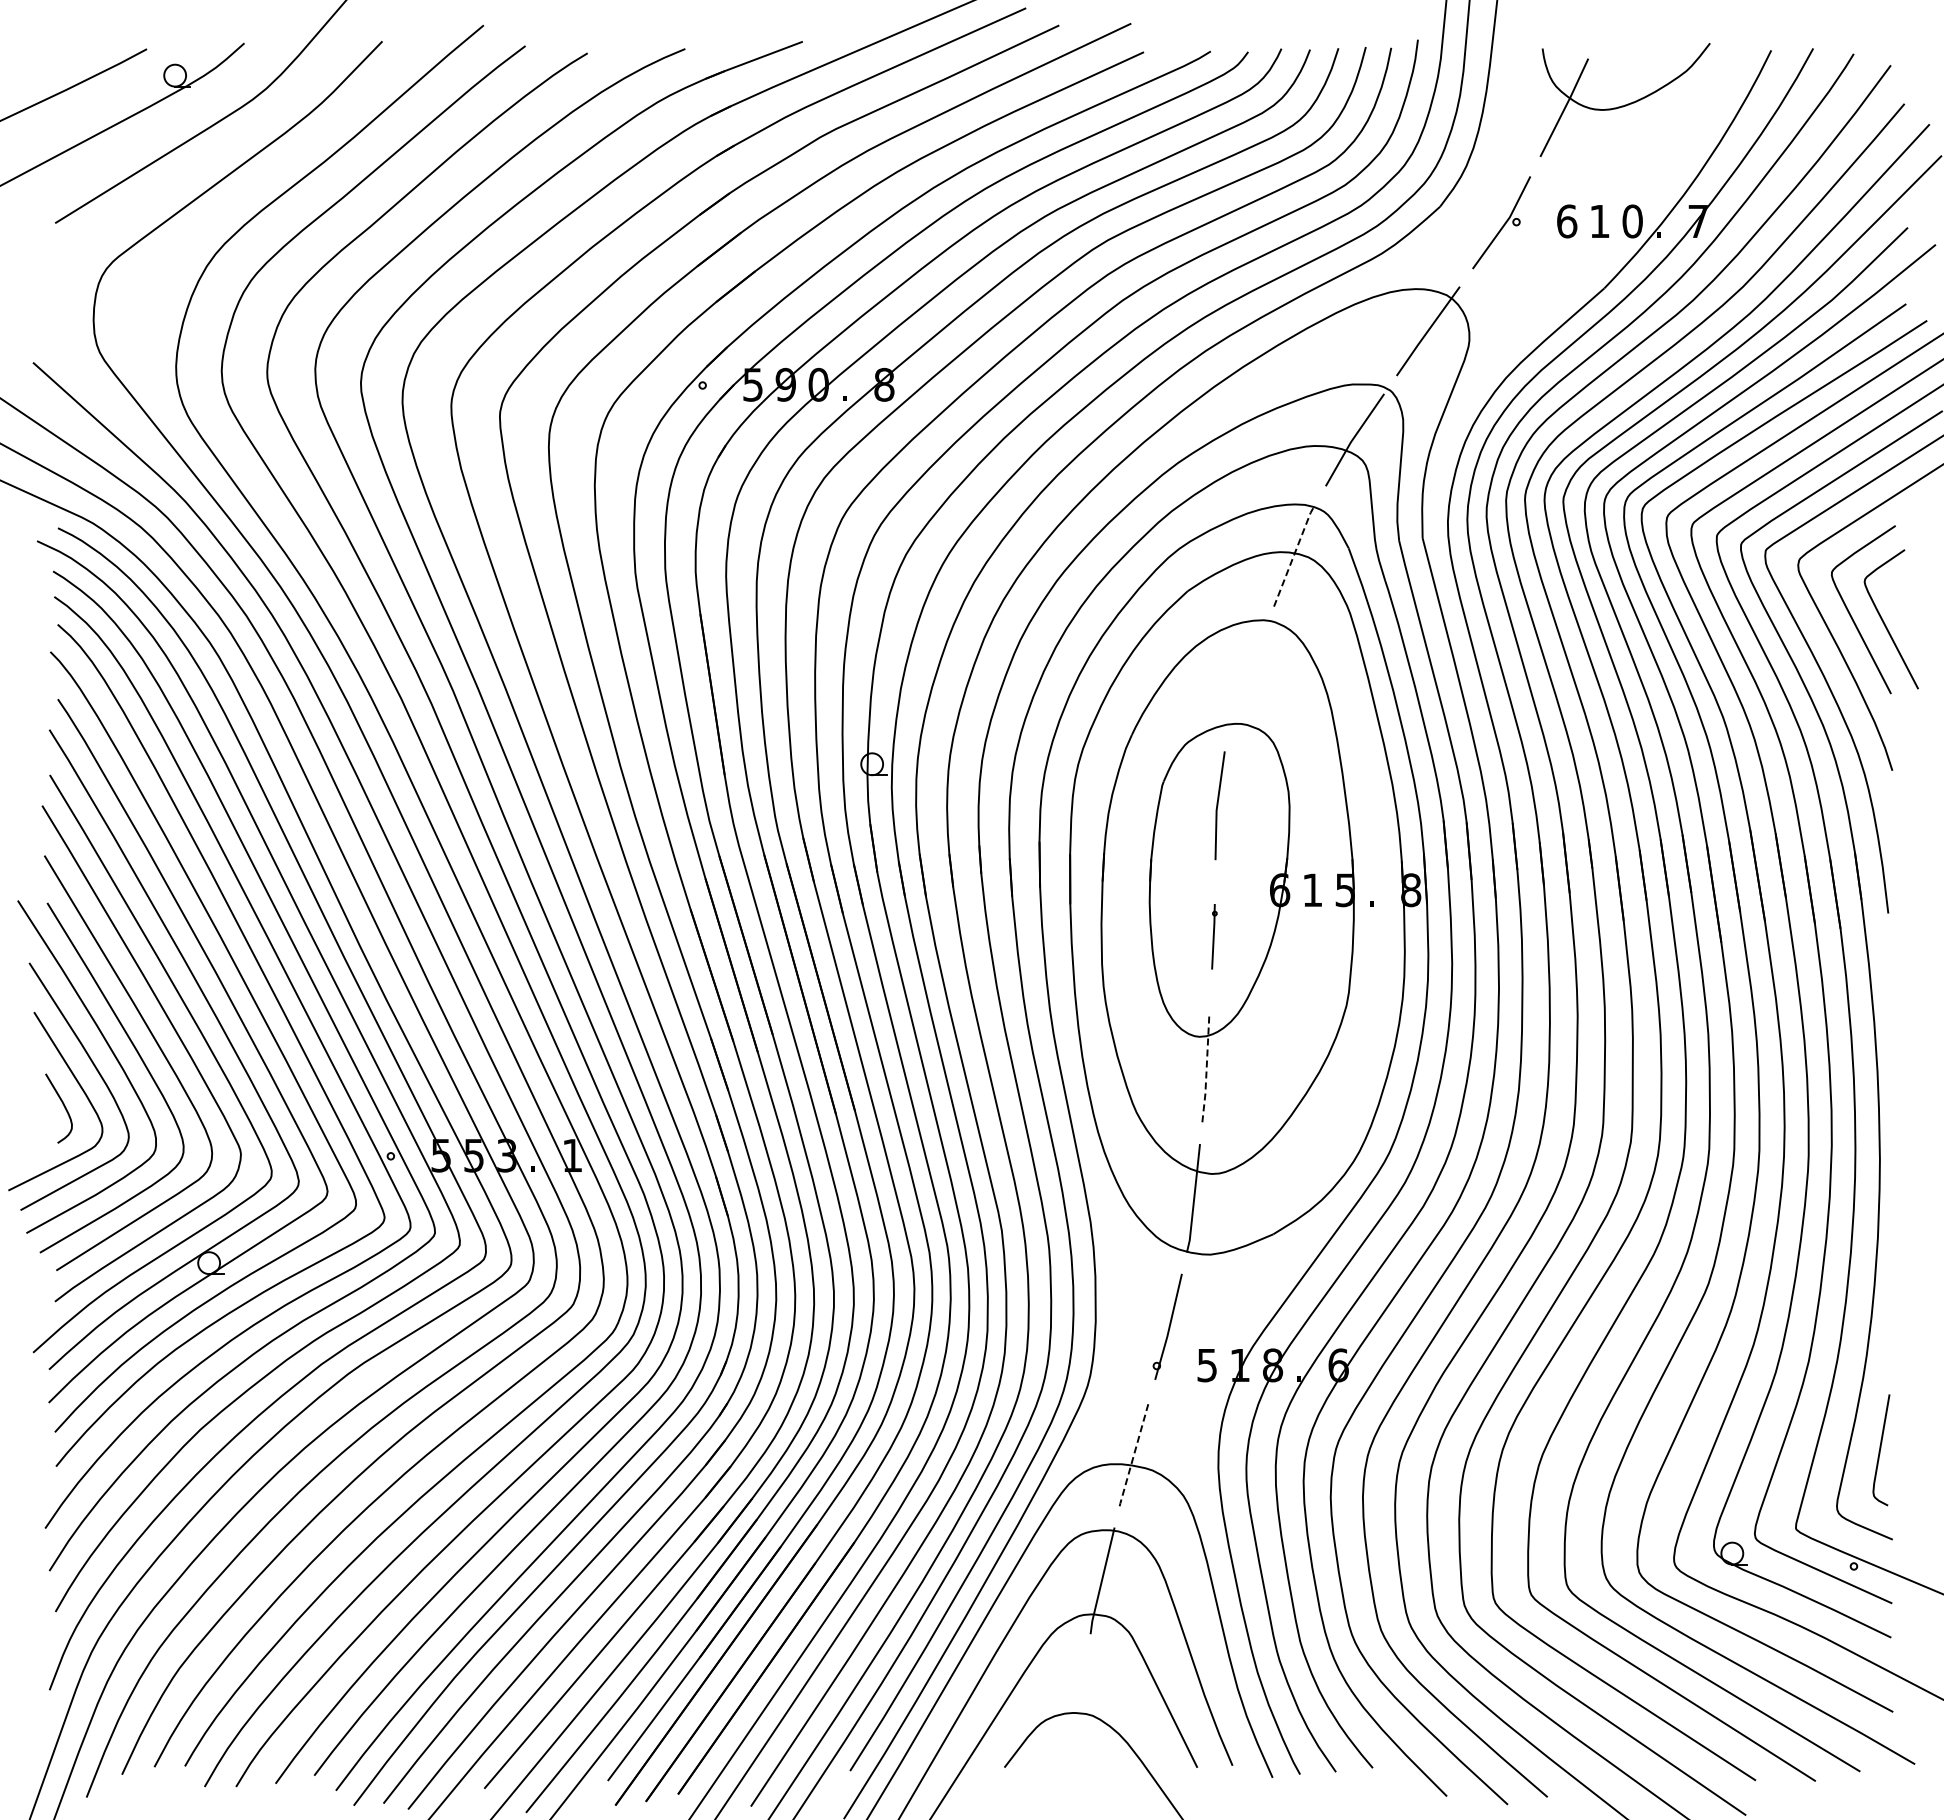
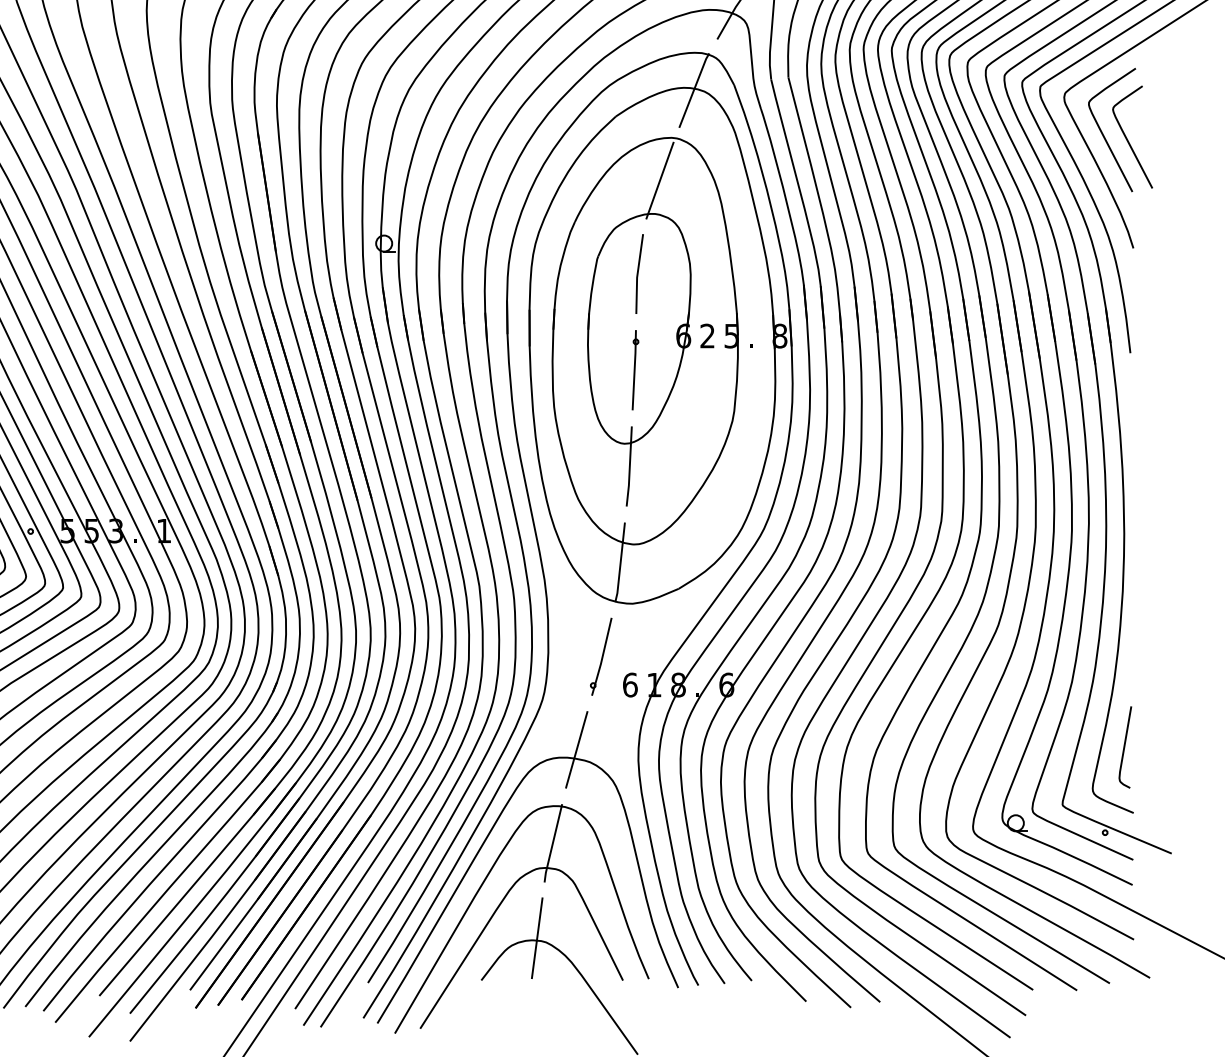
line: (1294, 554) -> (694, 89), dashed -> solid
line: (1247, 678) -> (659, 180), added
text: (1311, 889) -> (706, 335), 1 -> 2
part: (1214, 936) -> (635, 370), size x1.67
line: (1206, 1067) -> (629, 466), dashed -> solid
text: (1207, 1365) -> (630, 685), 5 -> 6
line: (1134, 1453) -> (576, 749), dashed -> solid
line: (1080, 1709) -> (537, 937), added

